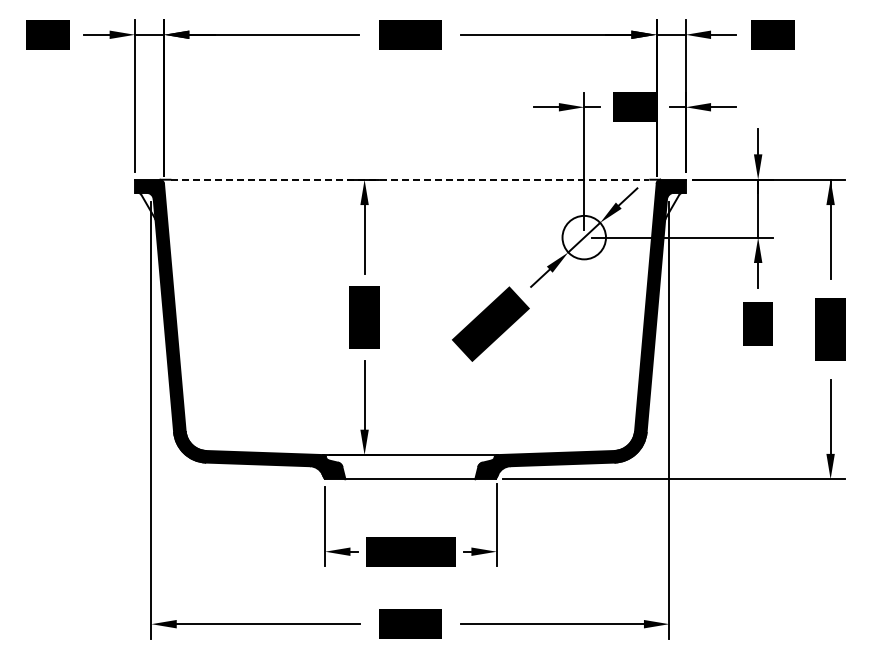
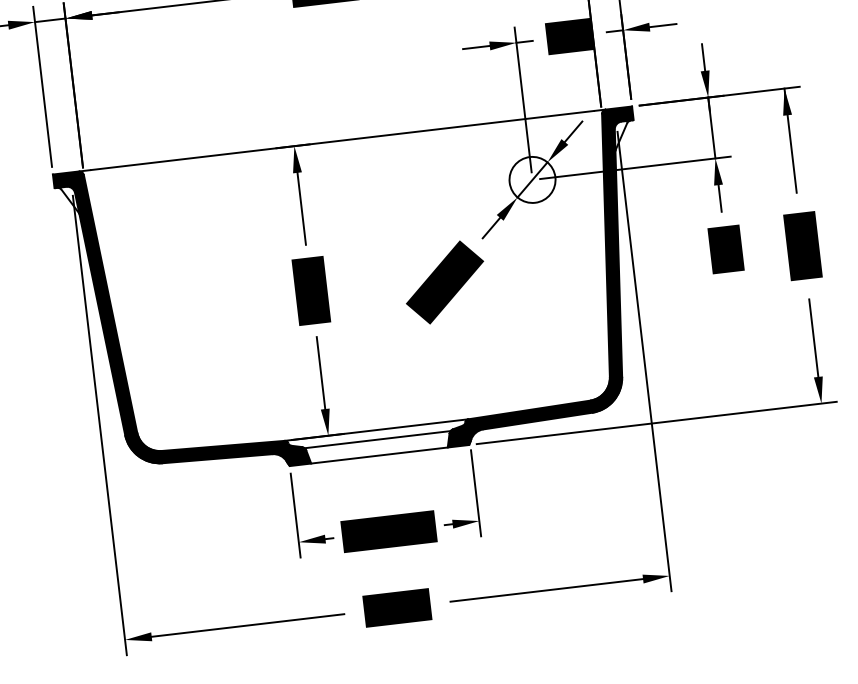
line: (410, 179) -> (342, 140), dashed -> solid
line: (409, 464) -> (376, 440), added

